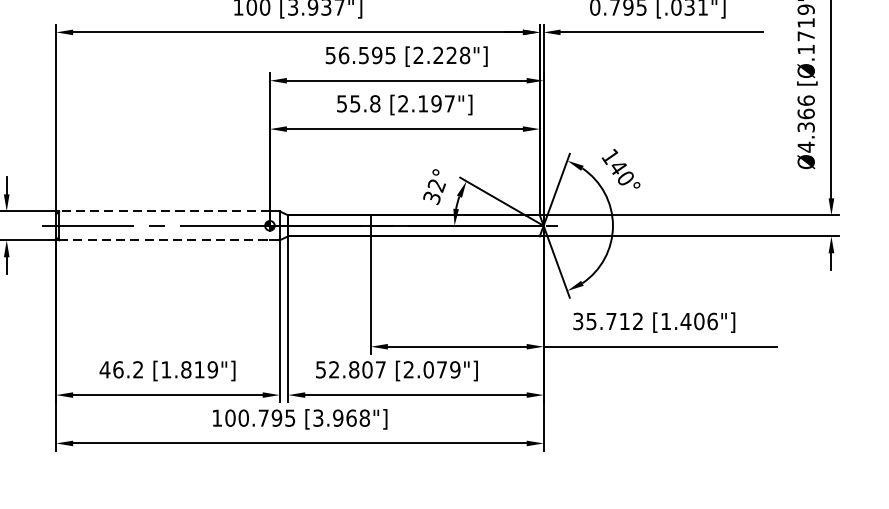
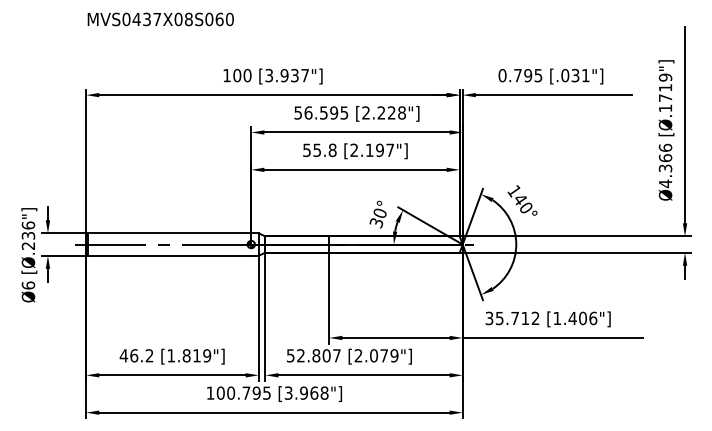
text: (437, 185) -> (380, 213), 32° -> 30°
line: (164, 211) -> (169, 233), dashed -> solid
line: (165, 239) -> (170, 255), dashed -> solid

